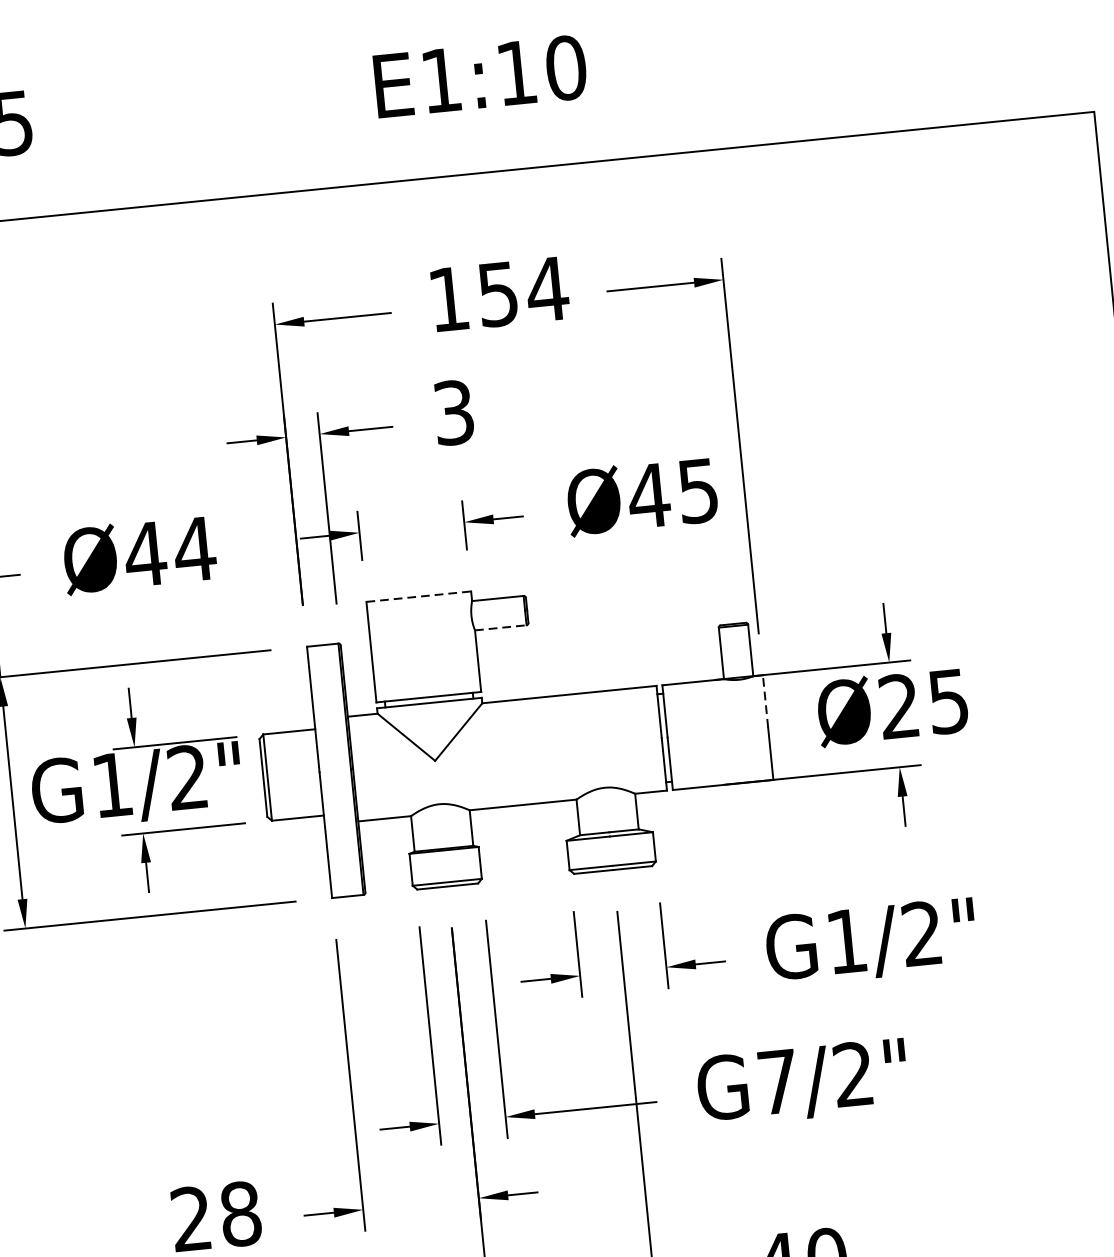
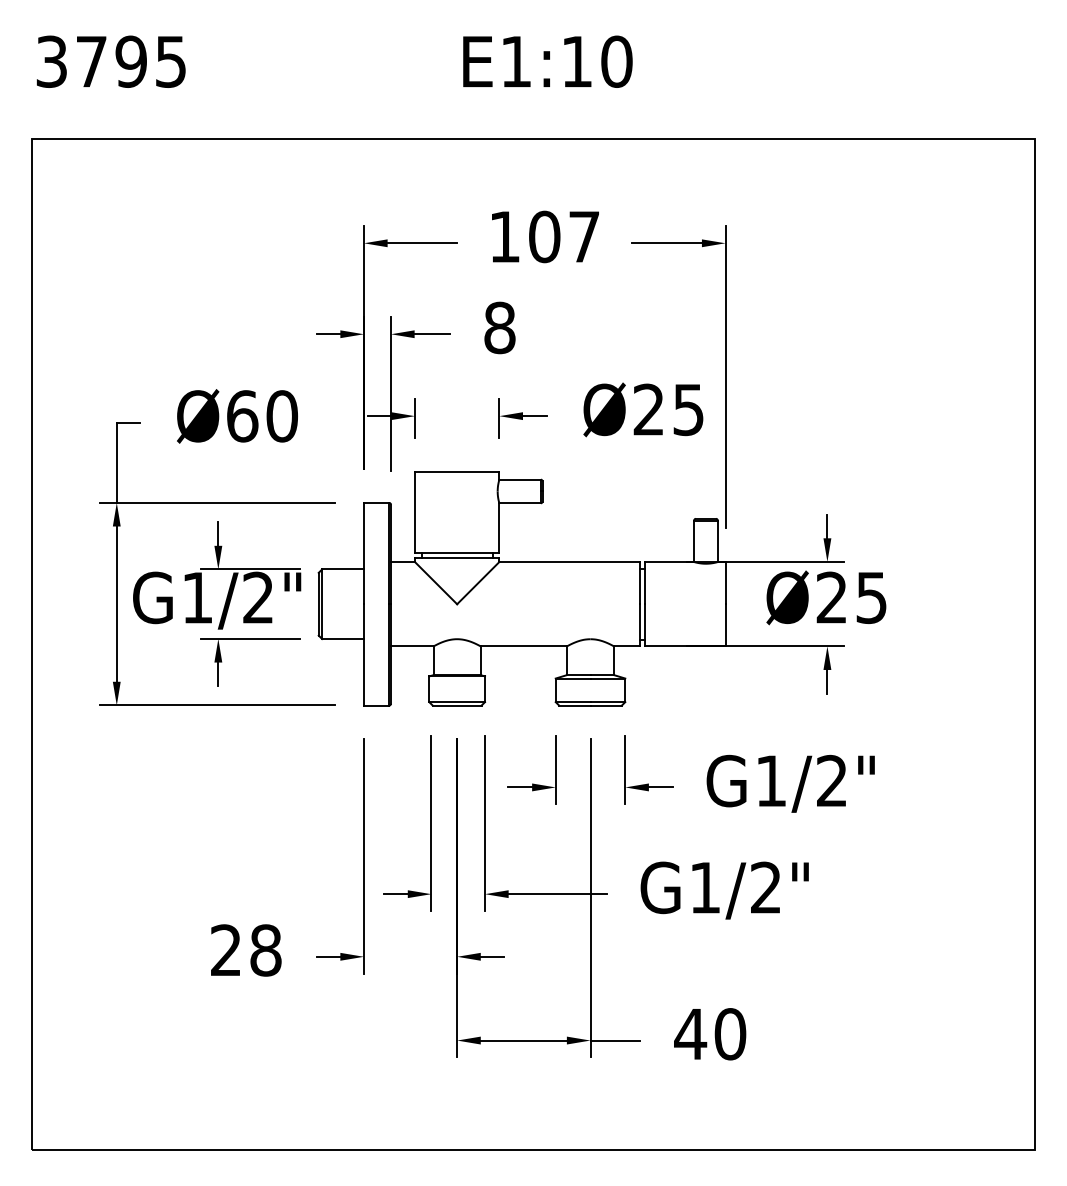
text: (522, 291) -> (564, 236), 154 -> 107
text: (453, 412) -> (499, 327), 3 -> 8
text: (648, 495) -> (648, 409), Ø45 -> Ø25
text: (169, 552) -> (261, 416), Ø44 -> Ø60
line: (419, 596) -> (457, 471), dashed -> solid
line: (501, 628) -> (520, 503), dashed -> solid
line: (765, 700) -> (725, 582), dashed -> solid
text: (777, 1081) -> (704, 887), G7/2" -> G1/2"

